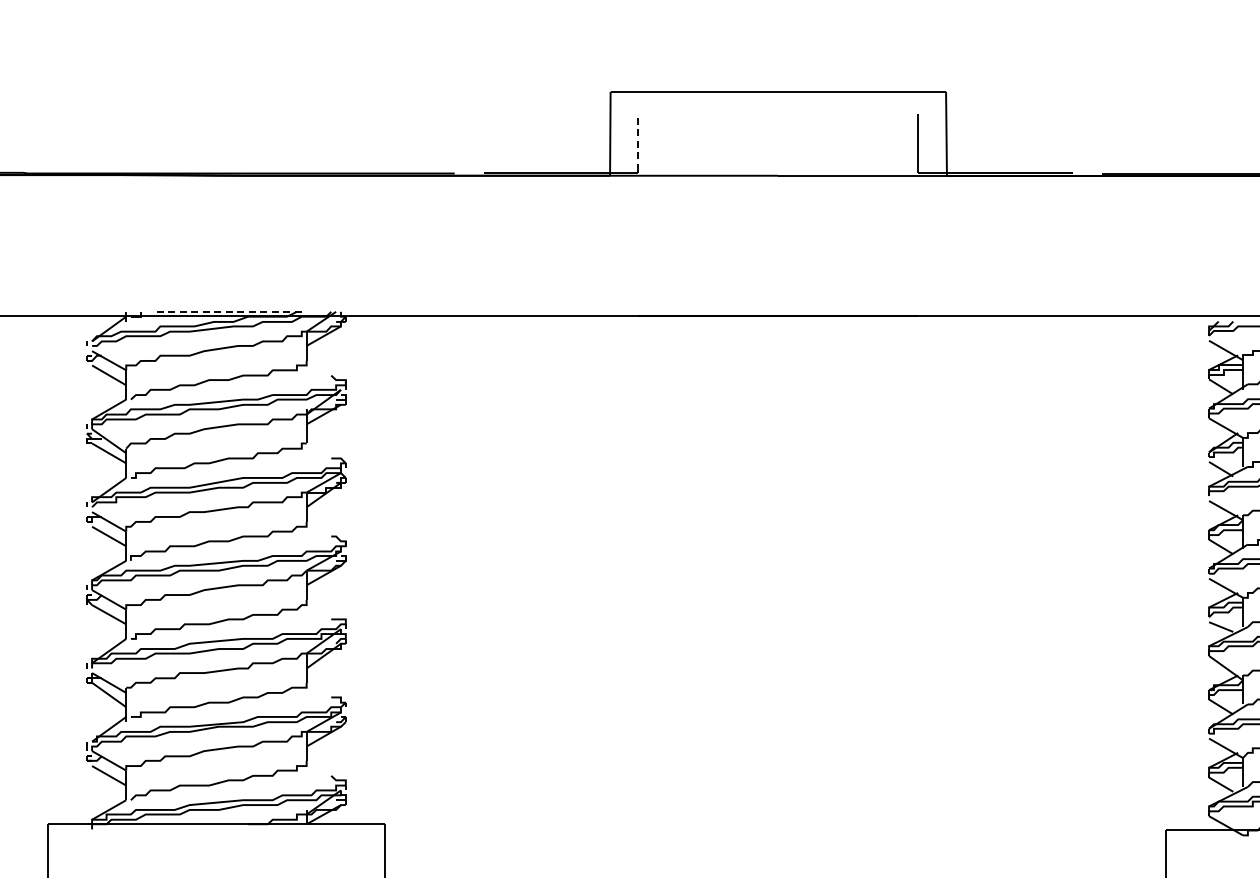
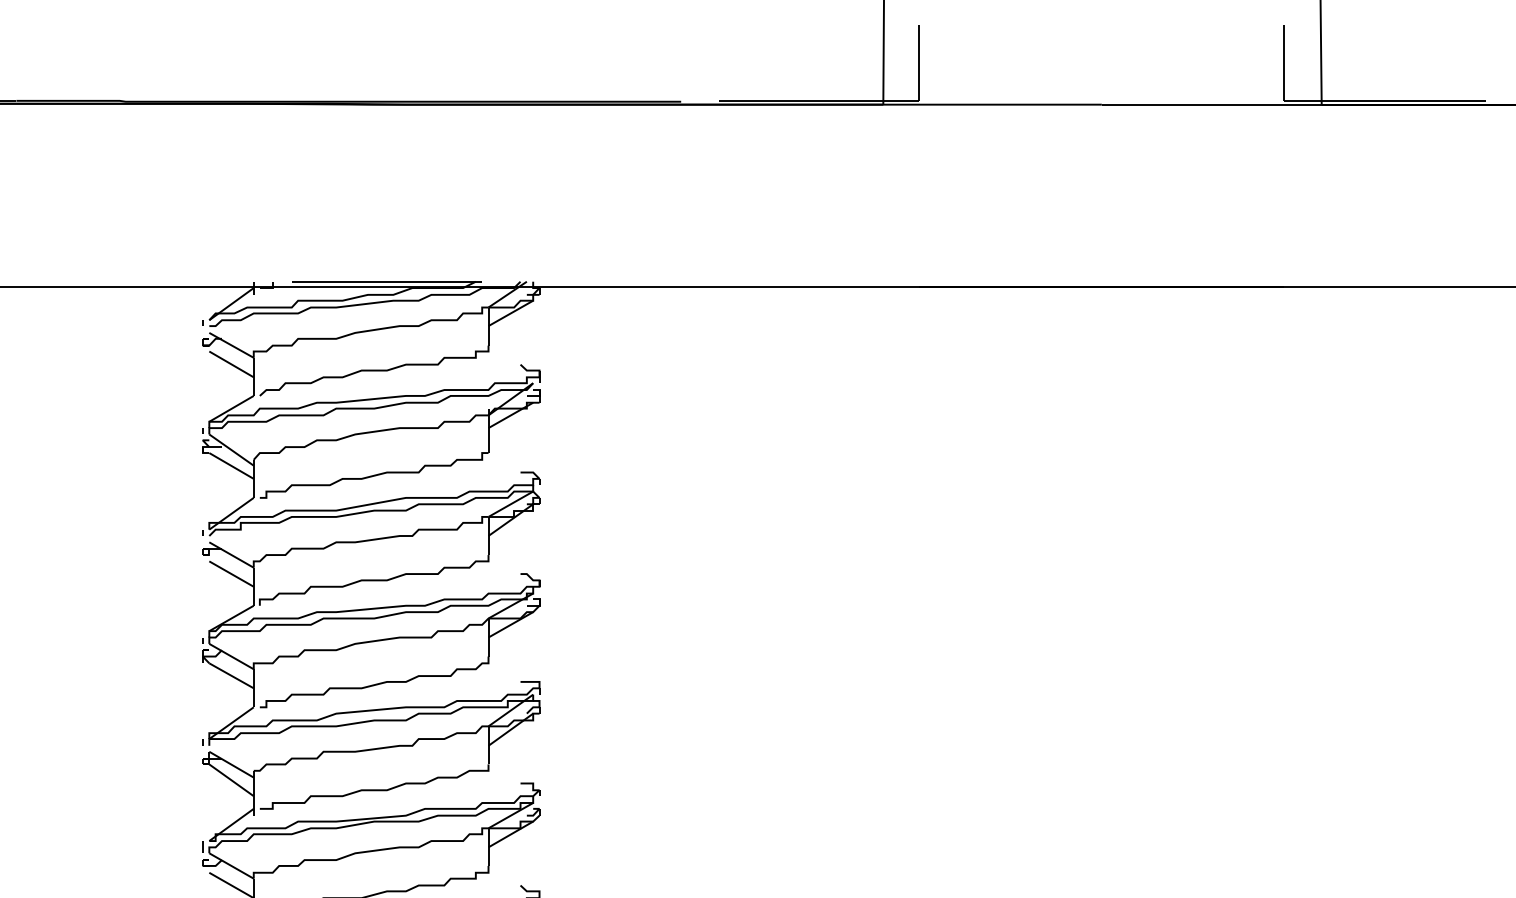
line: (637, 141) -> (919, 60), dashed -> solid
line: (228, 311) -> (386, 281), dashed -> solid

